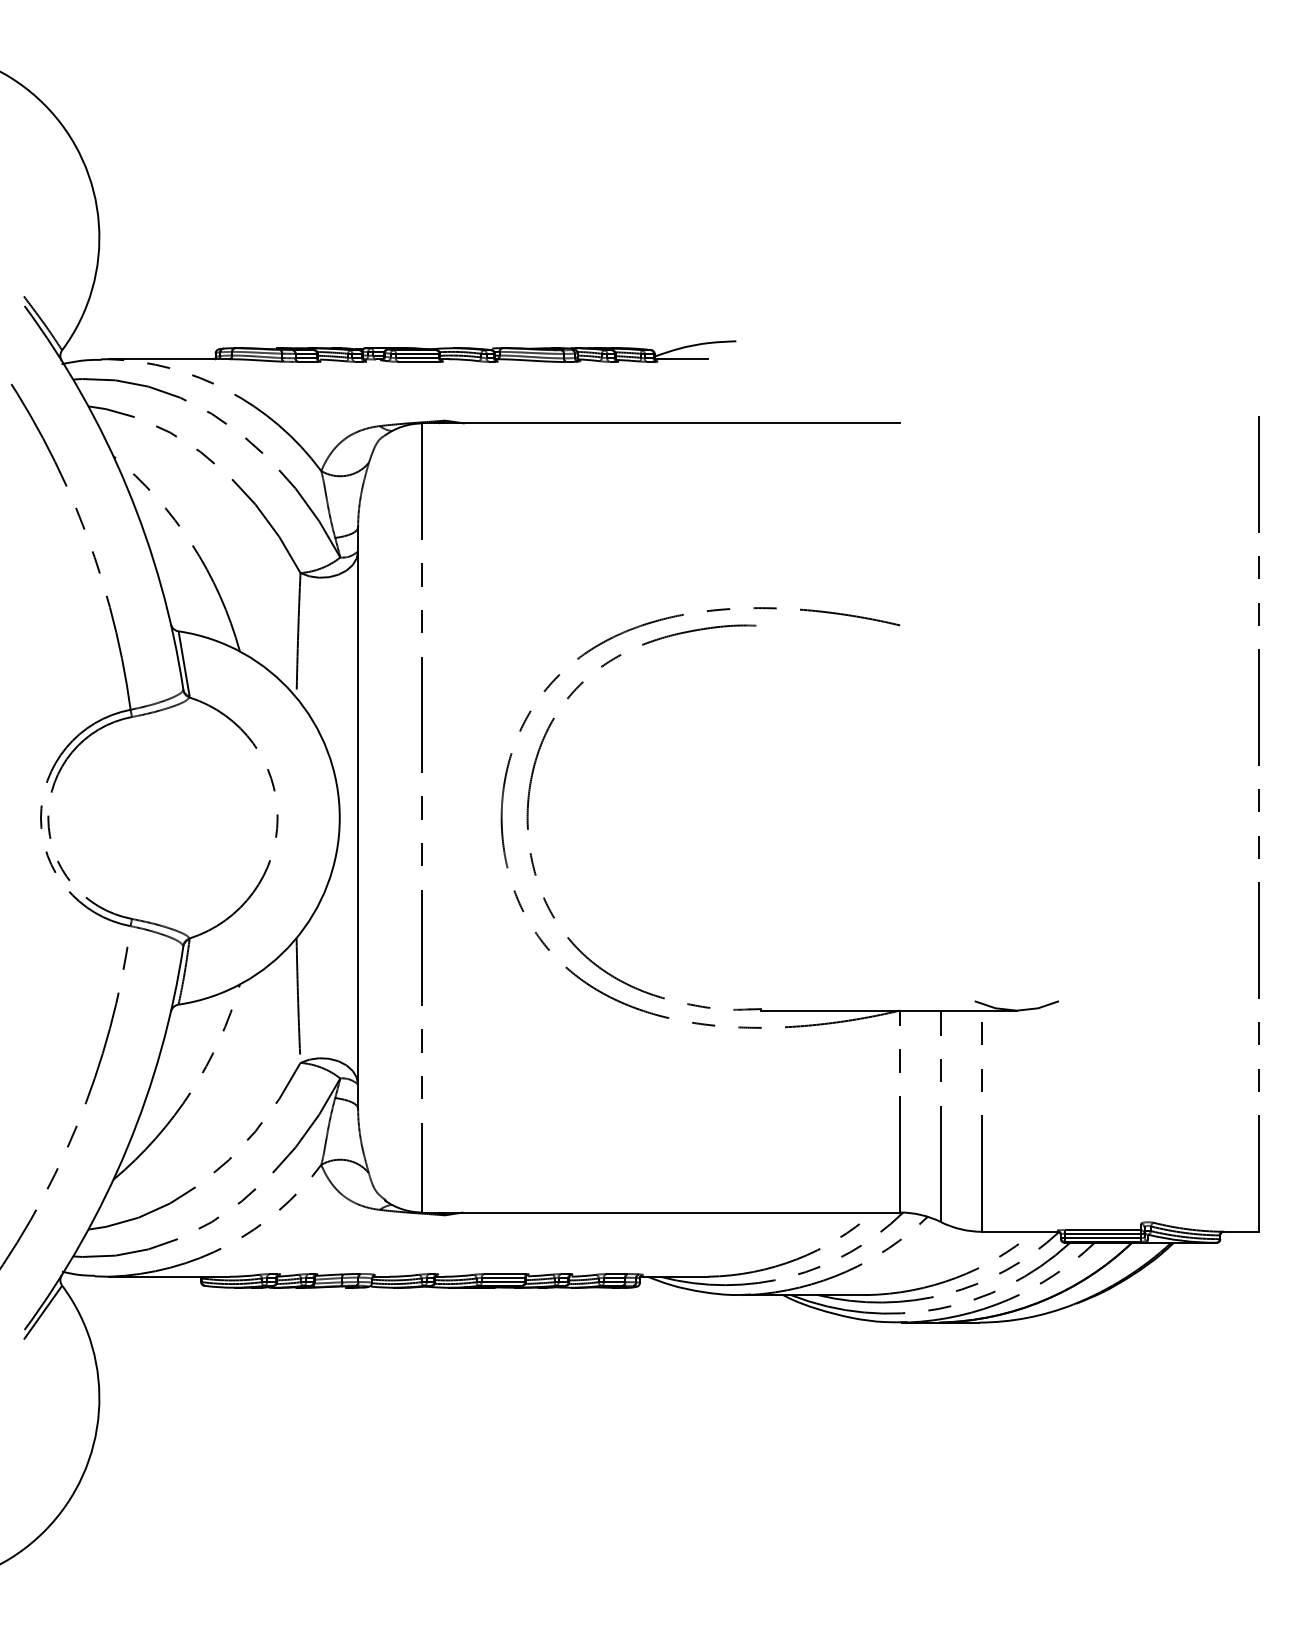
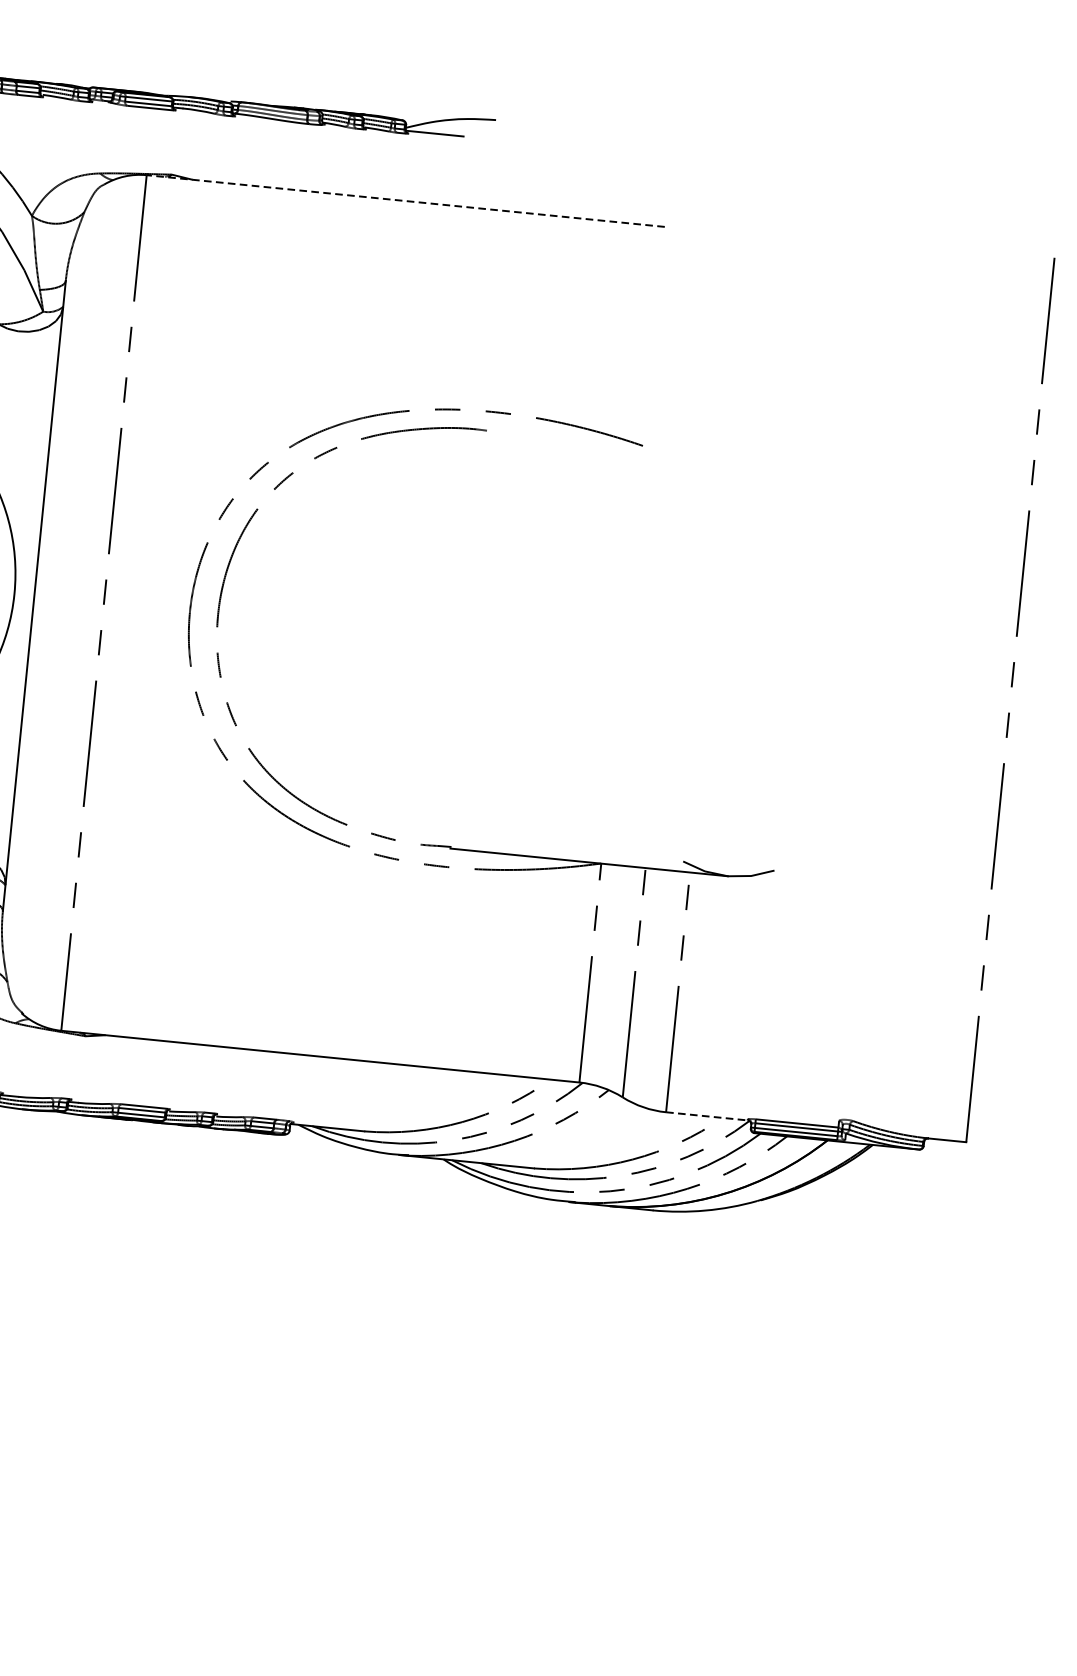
line: (661, 423) -> (406, 201), solid -> dashed
line: (1019, 1231) -> (706, 1116), solid -> dashed

